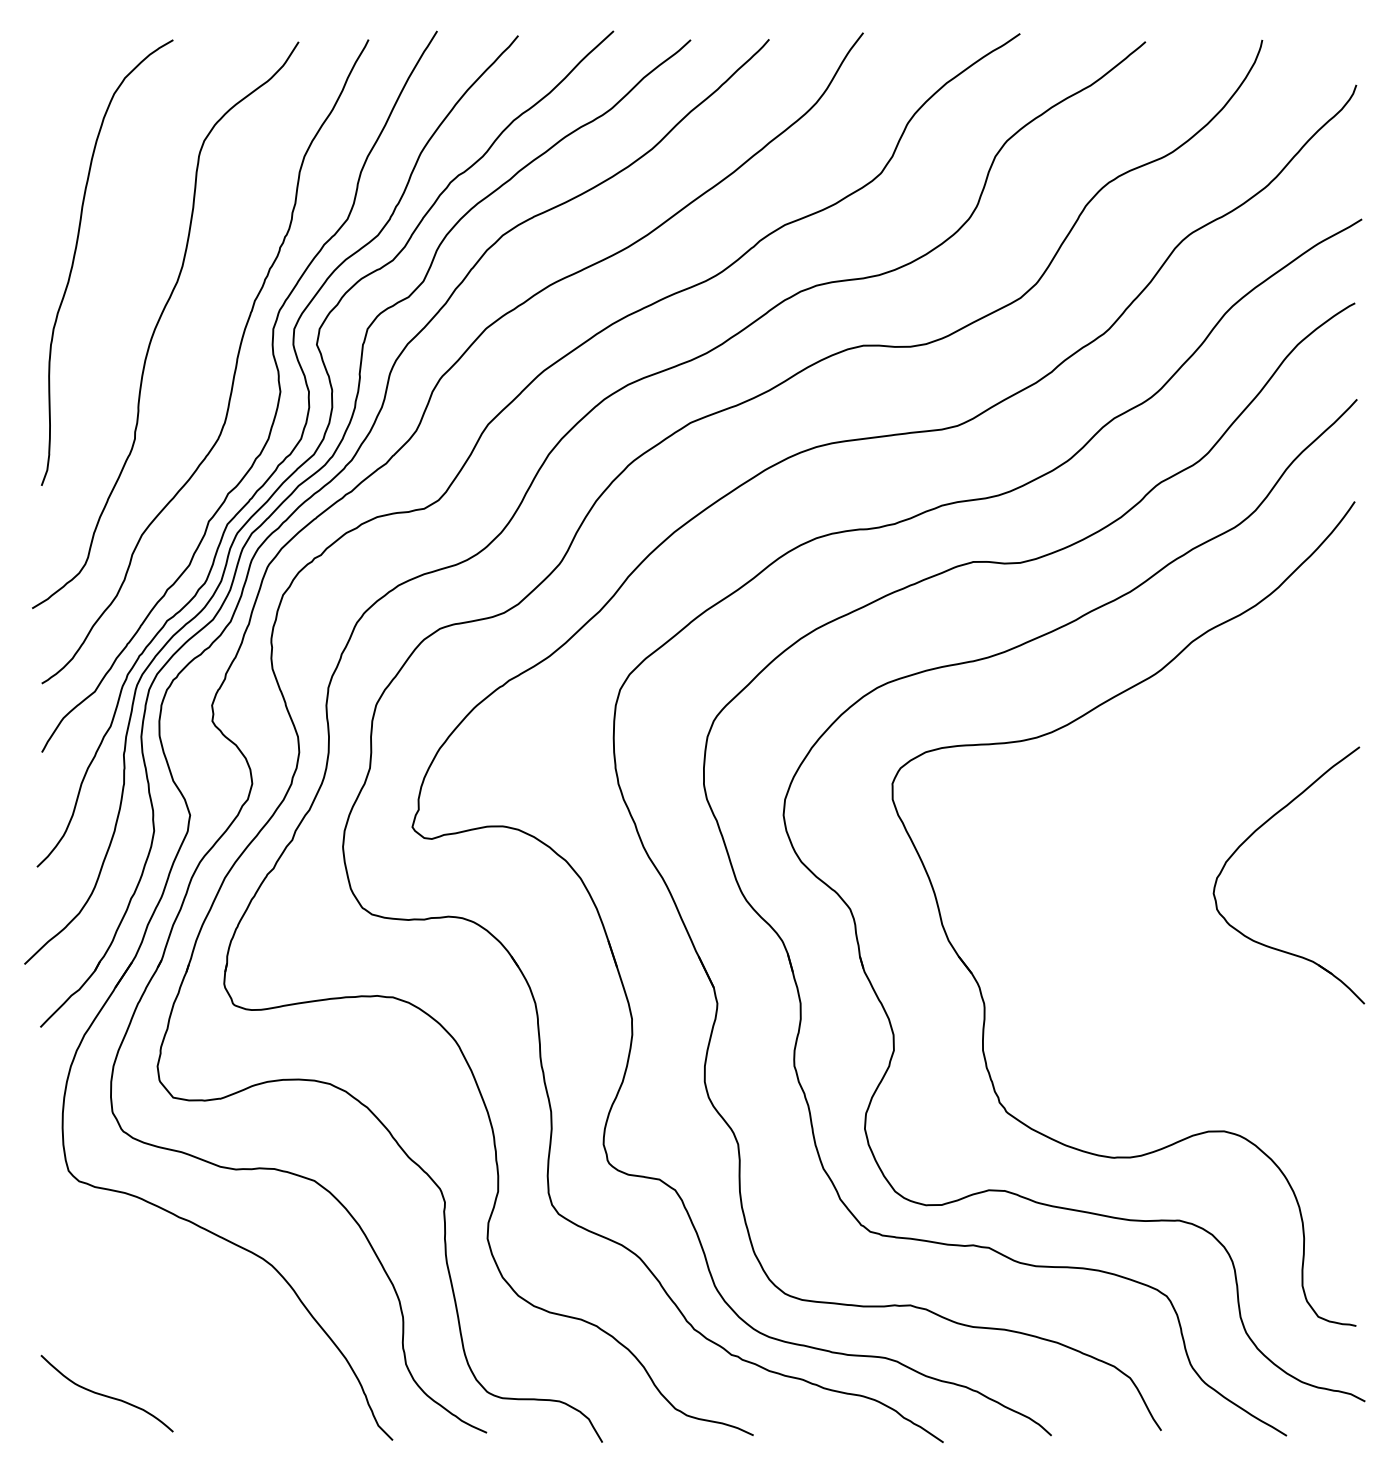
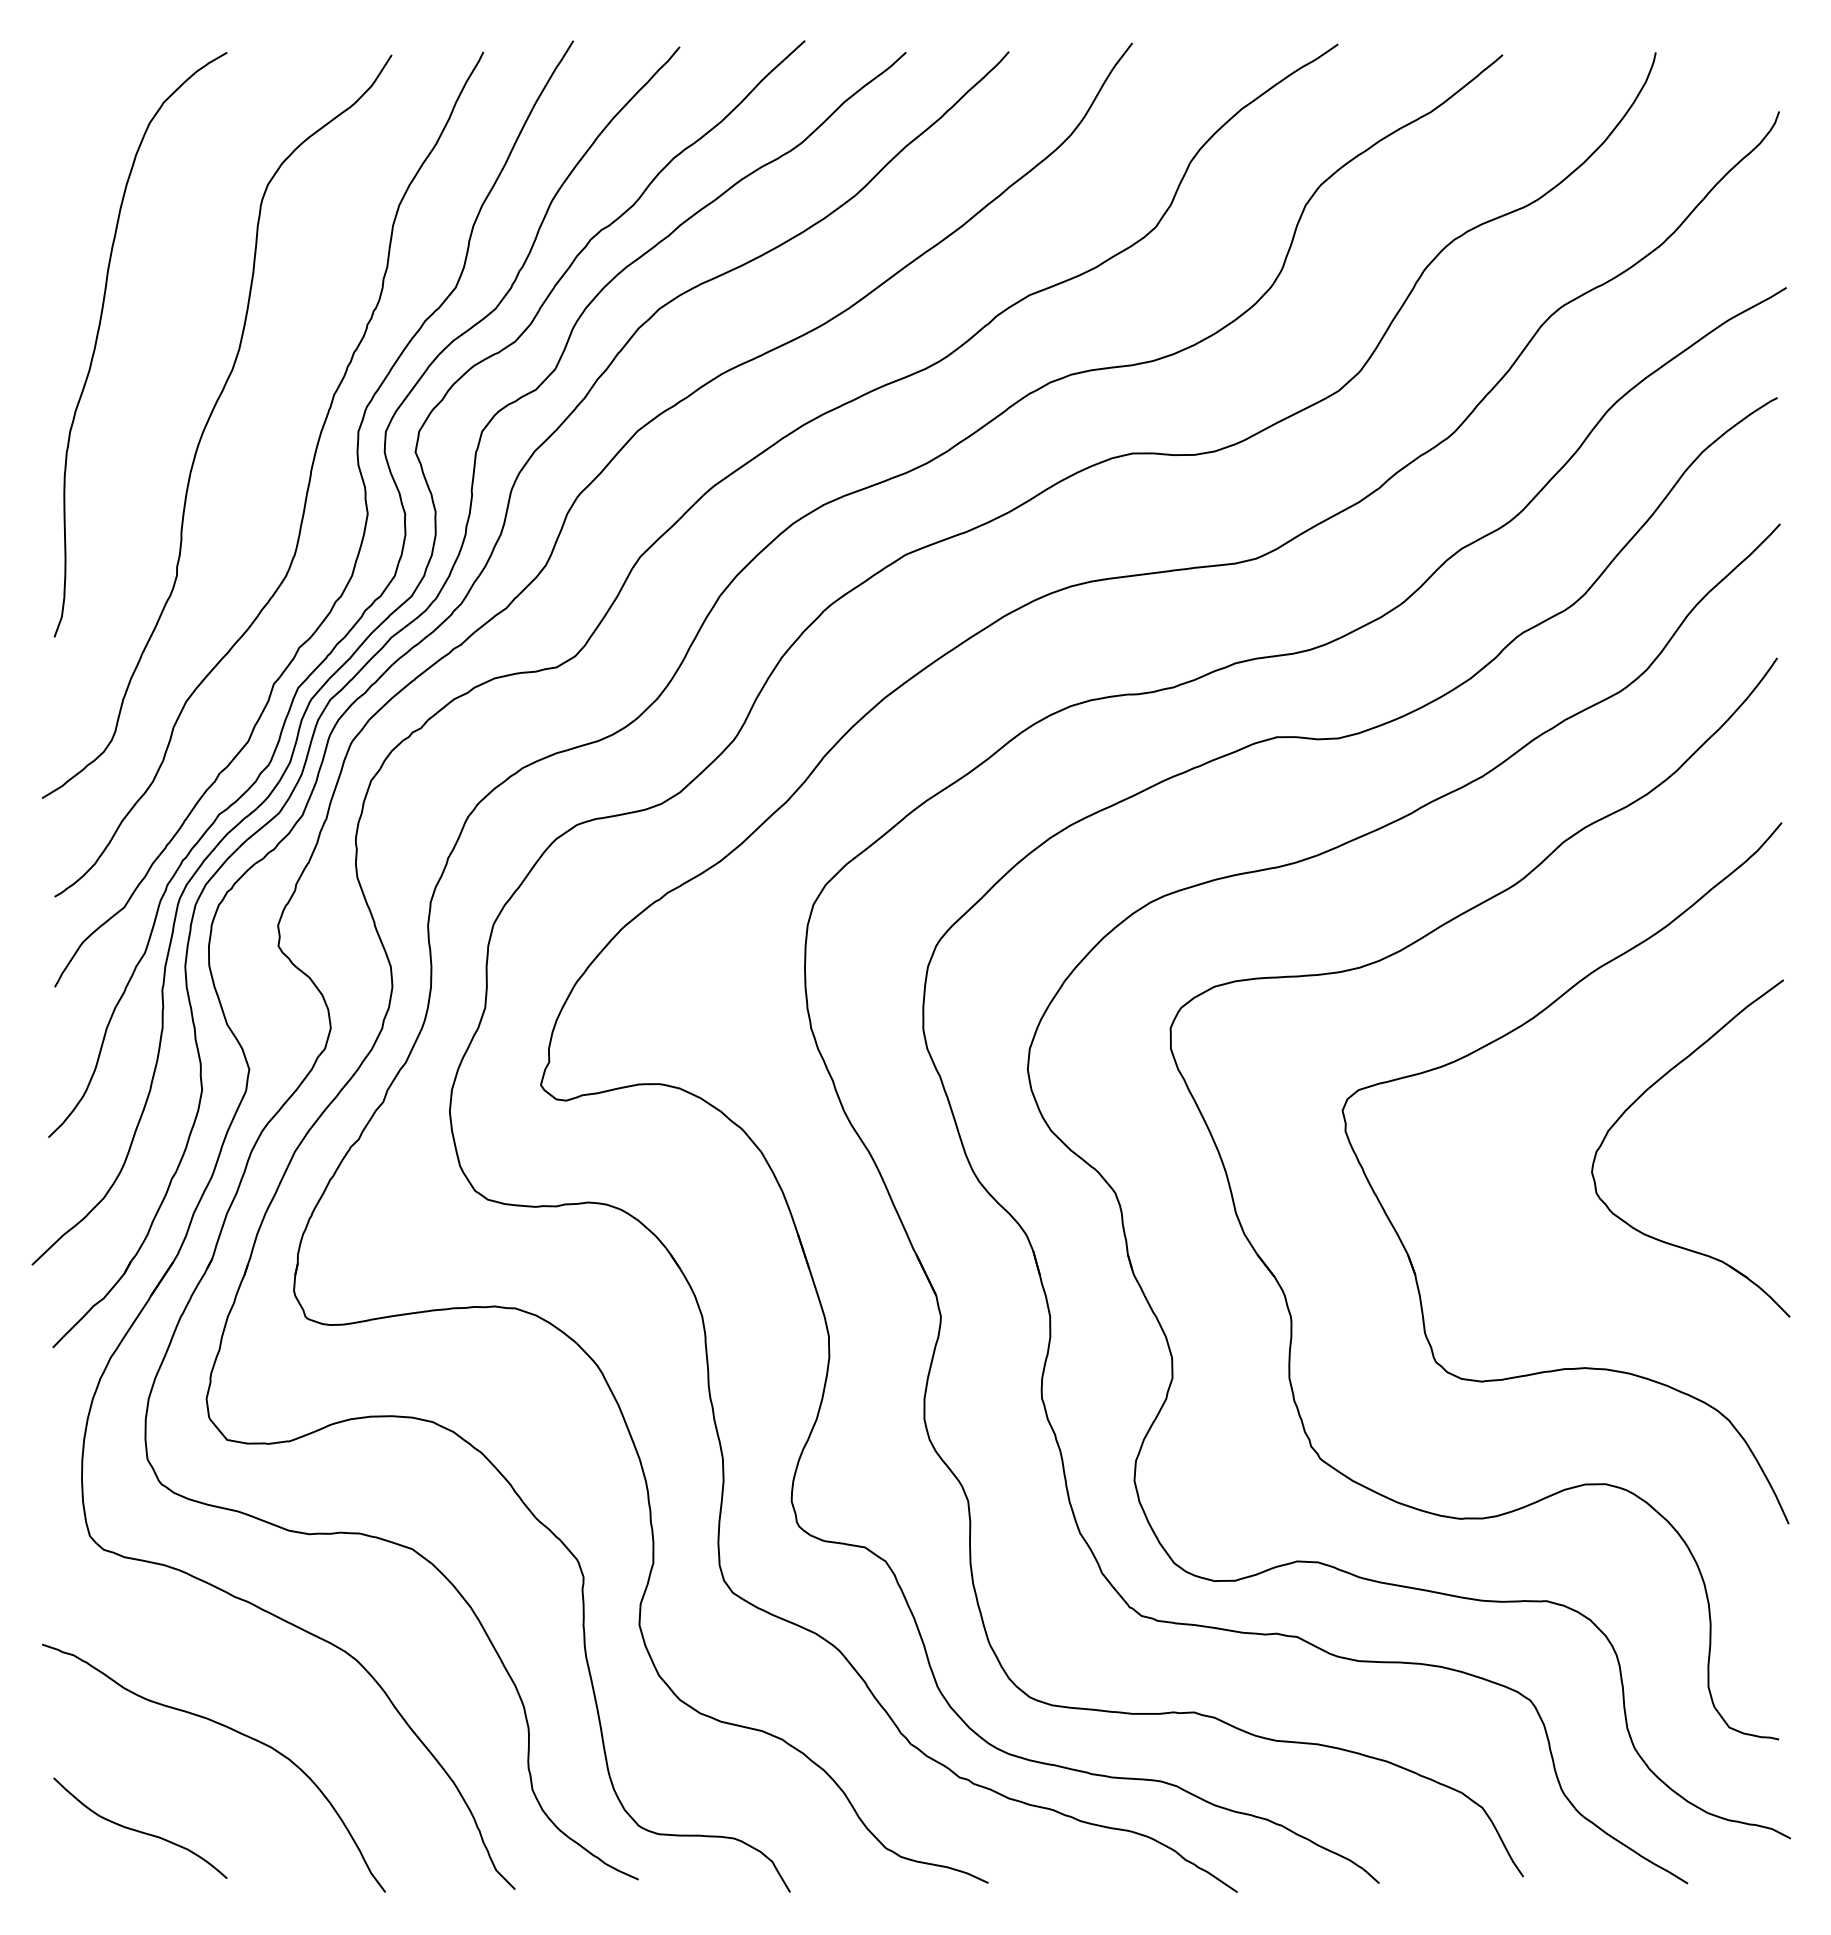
part: (1139, 794) -> (1494, 1042), added
curve: (173, 1317) -> (227, 1728), added

